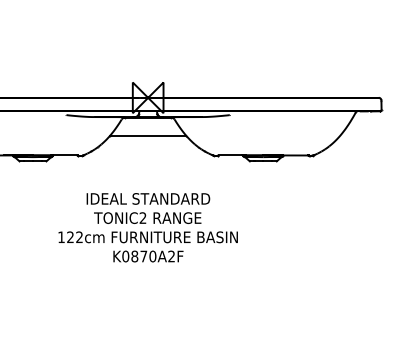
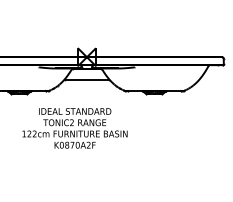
text: (147, 227) -> (74, 128), moved

